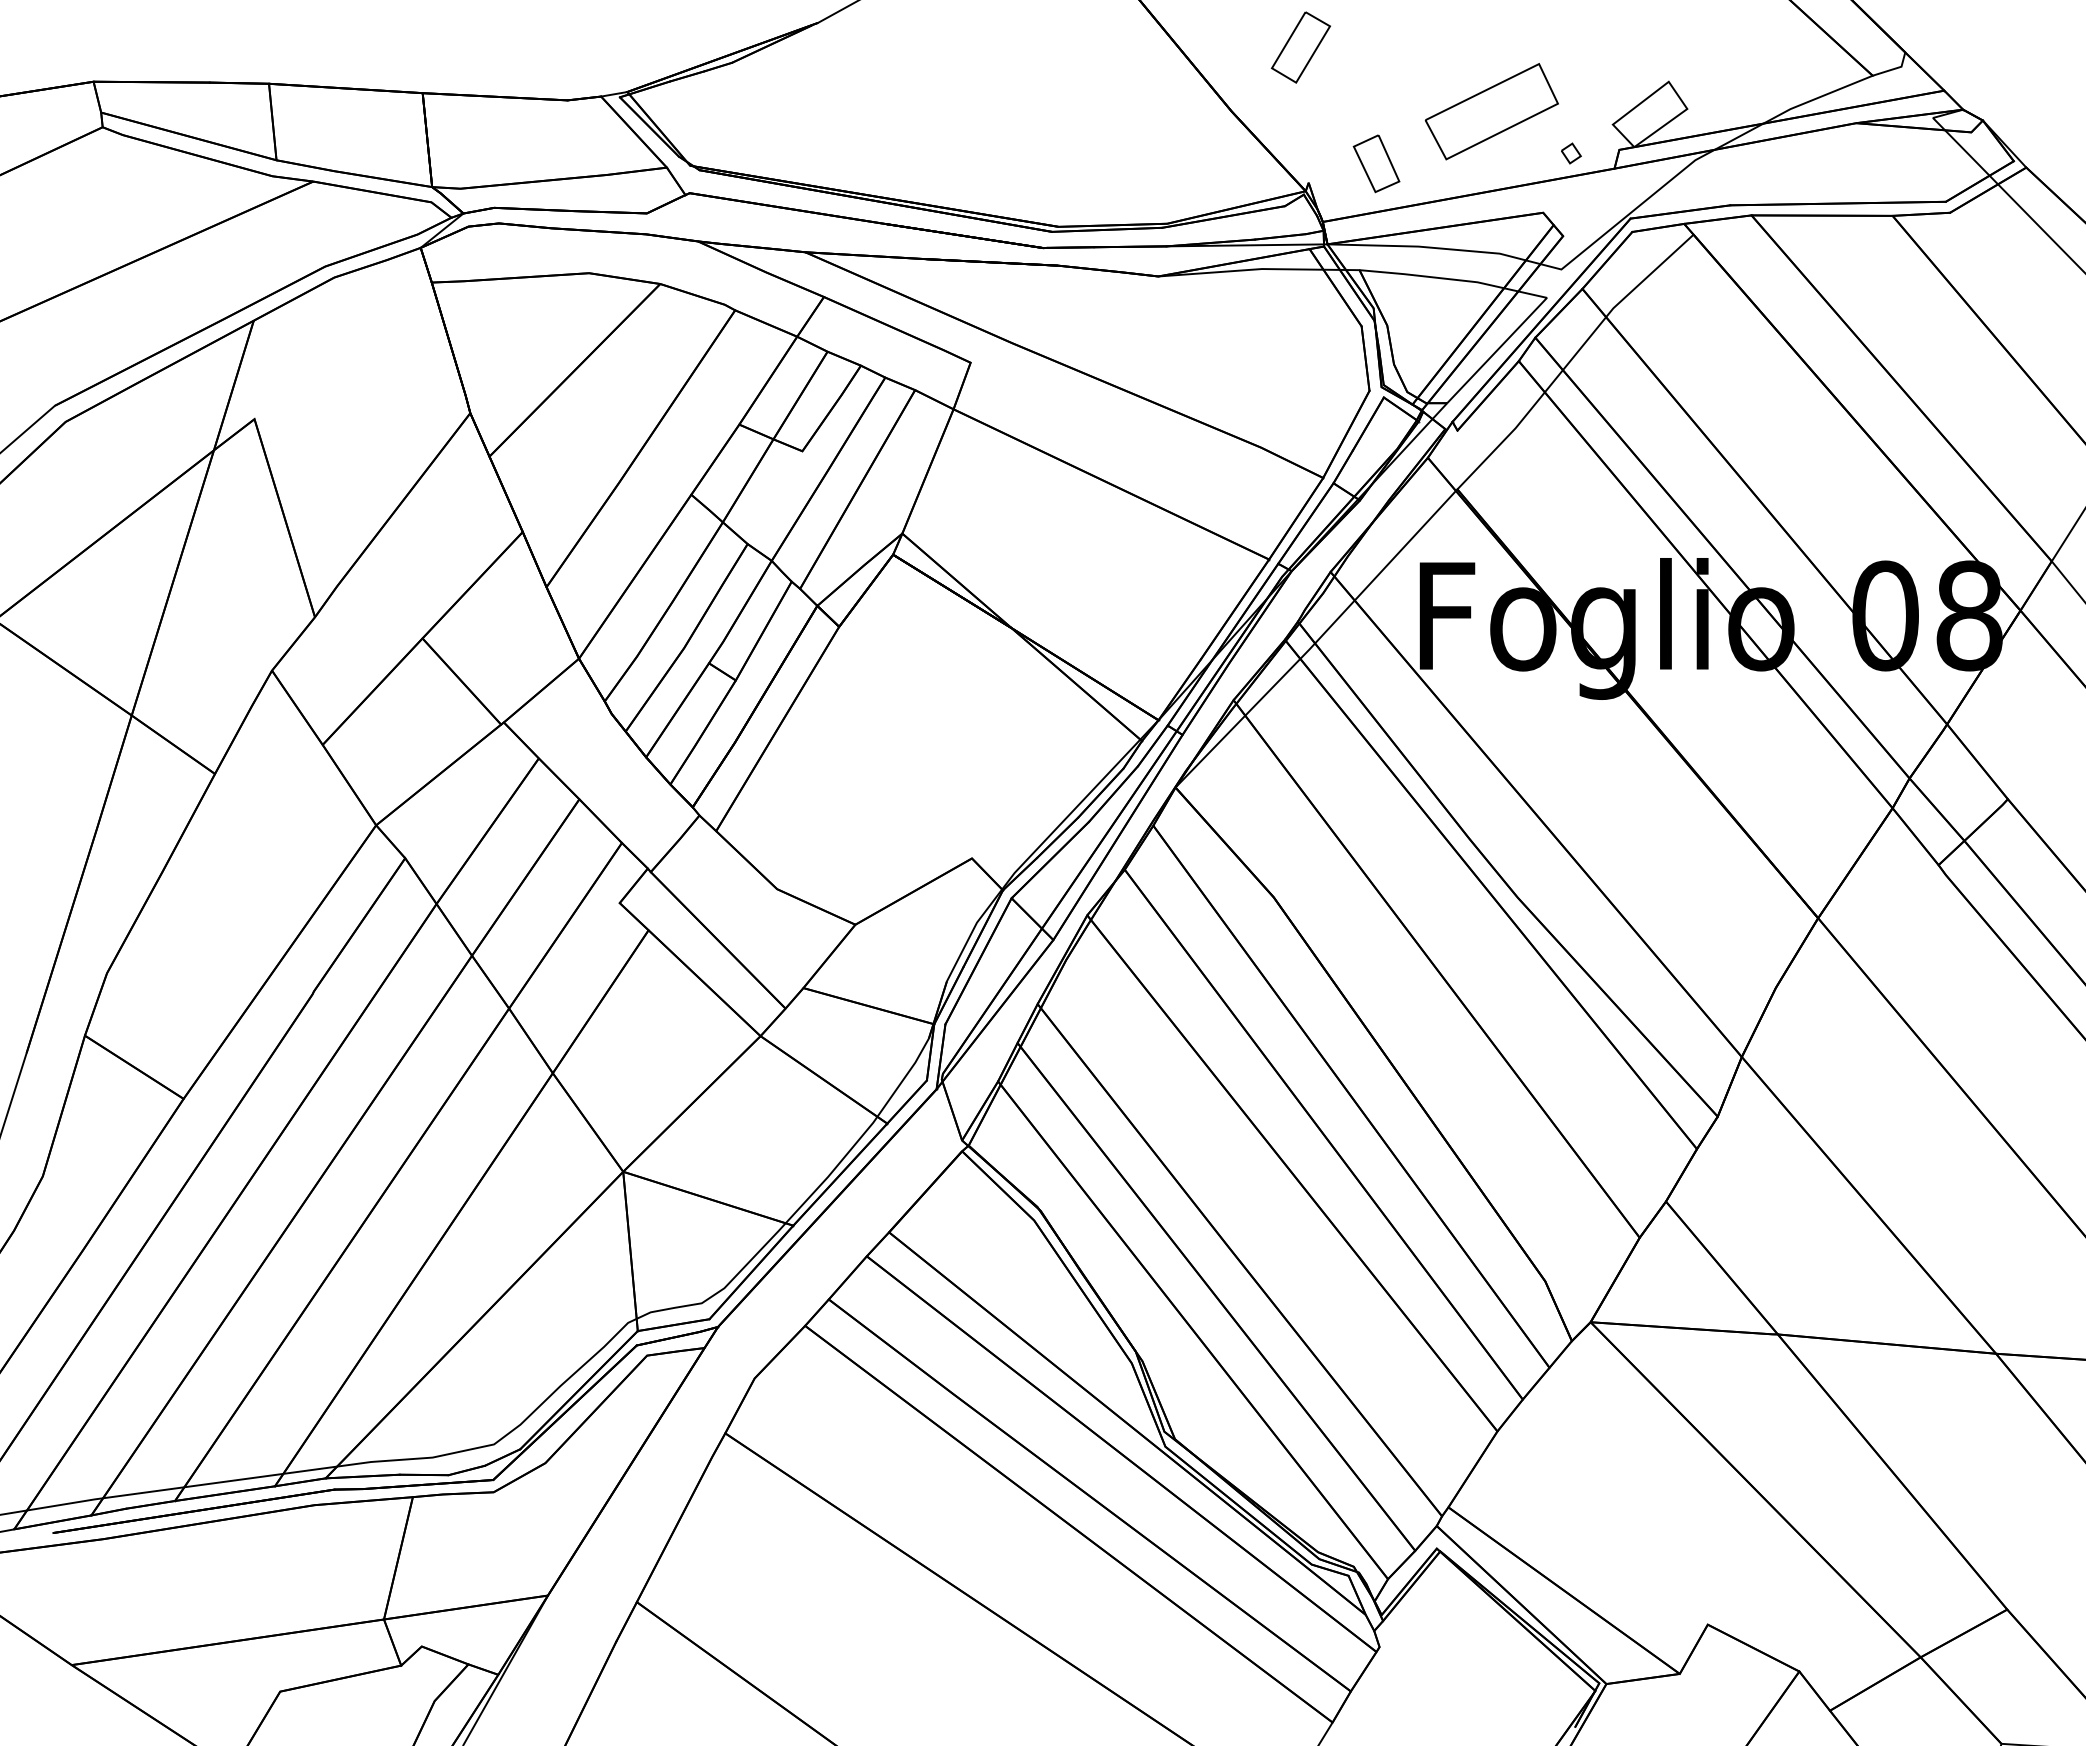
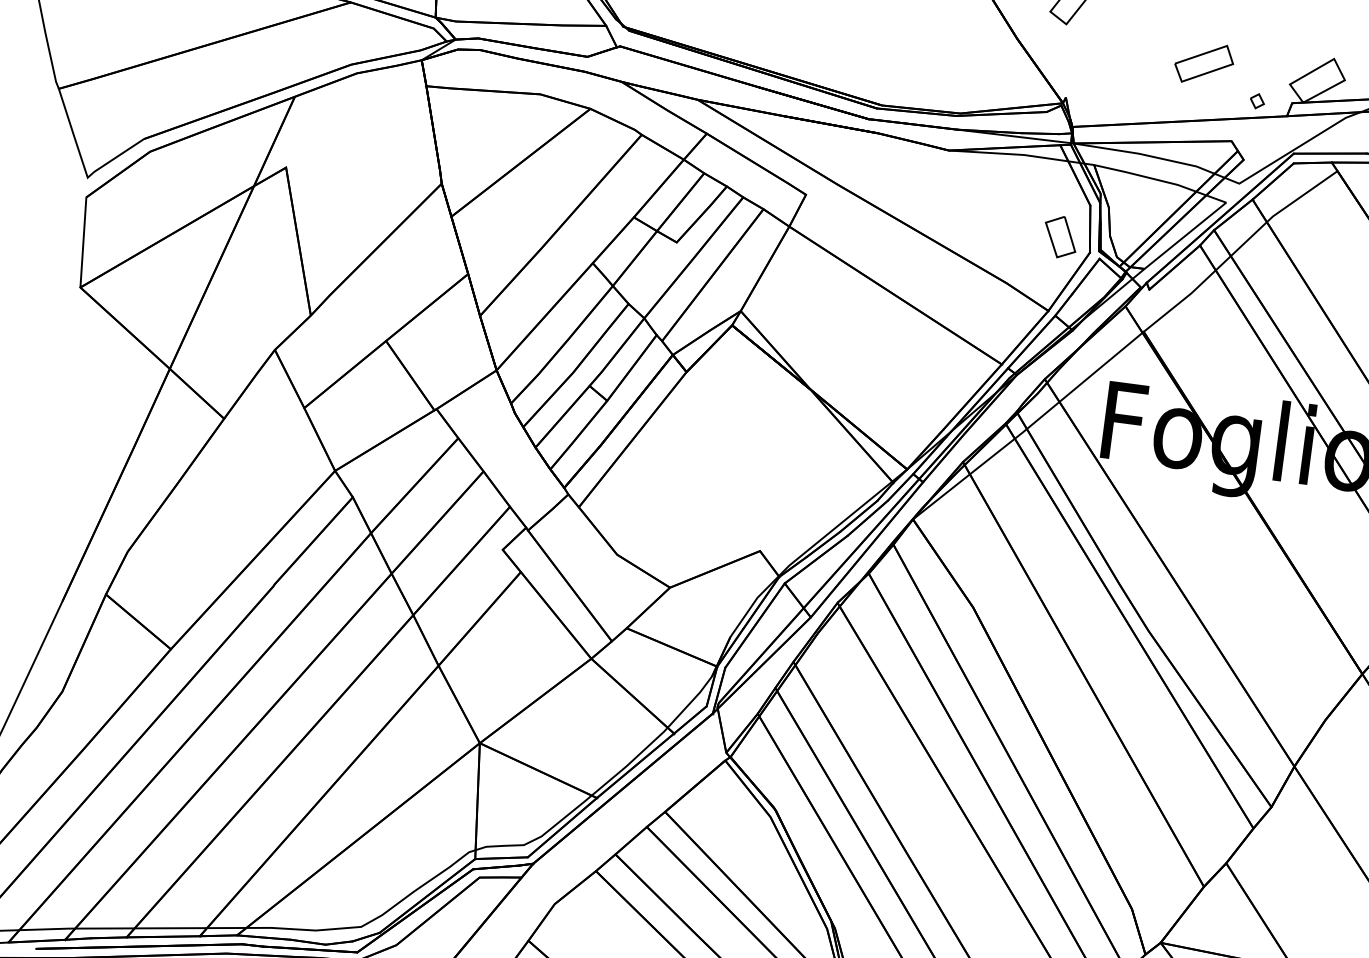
part: (1491, 111) -> (1204, 63), size x0.6
part: (1376, 163) -> (1060, 236), moved

